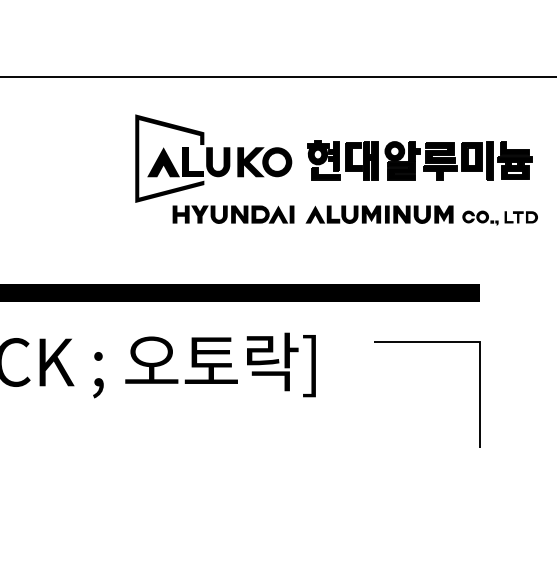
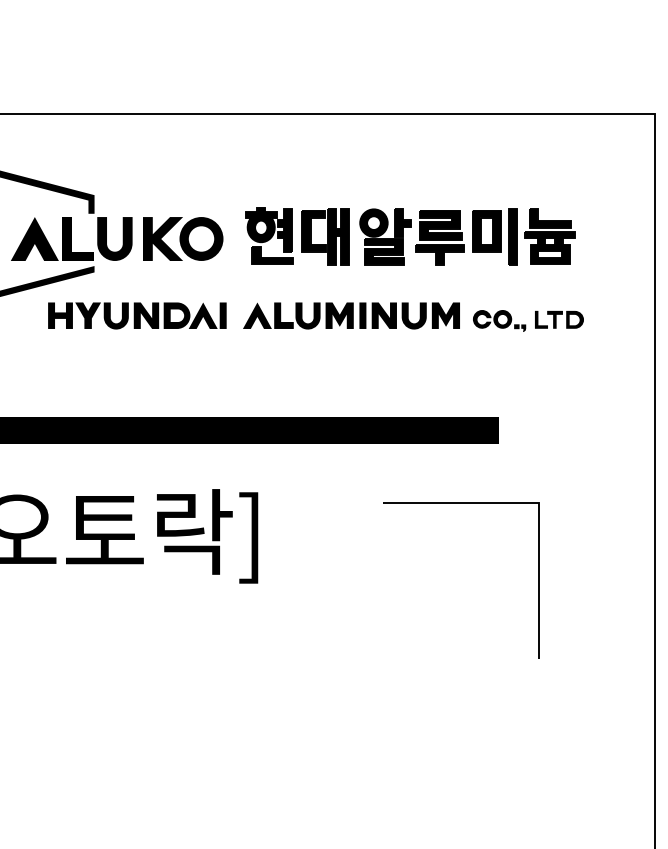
line: (427, 342) -> (461, 503), moved

